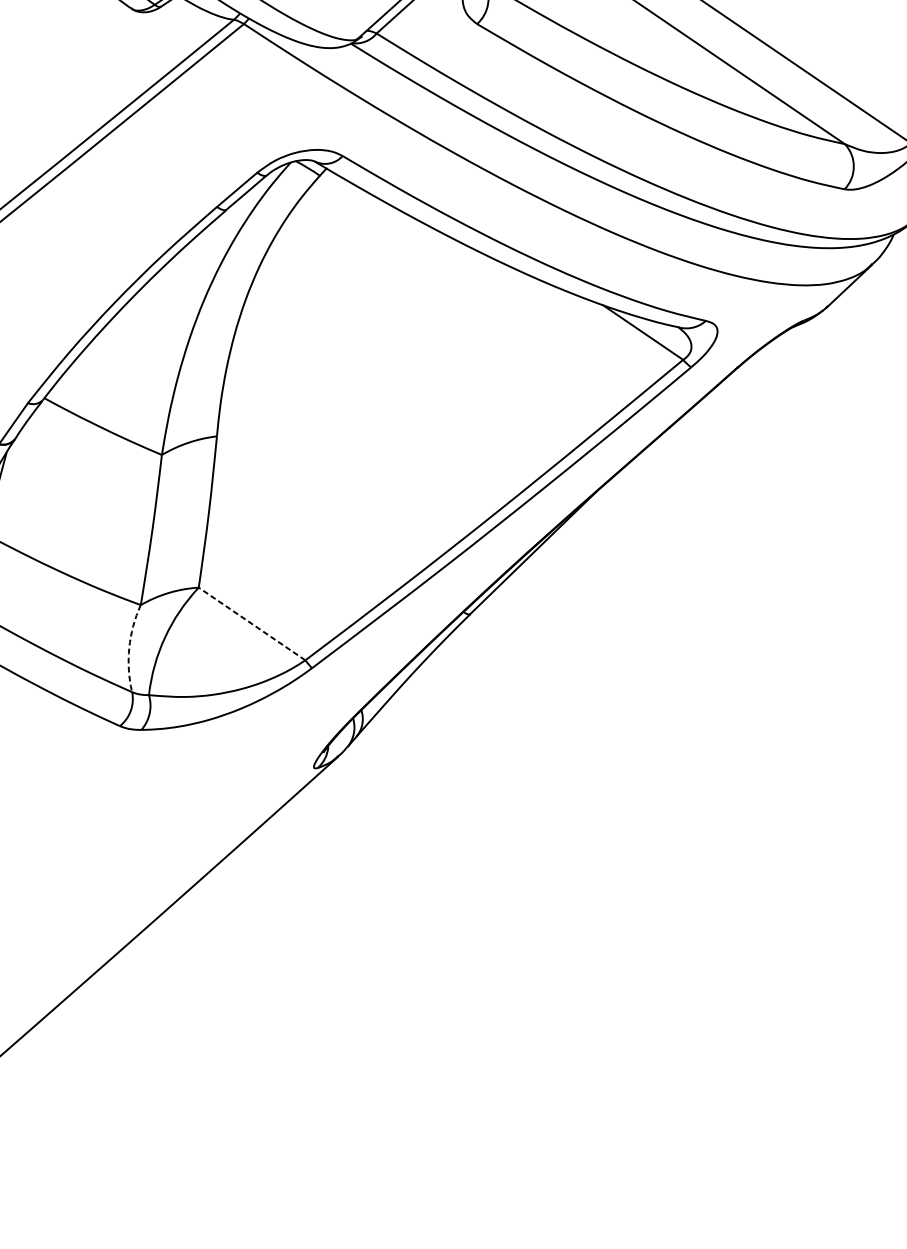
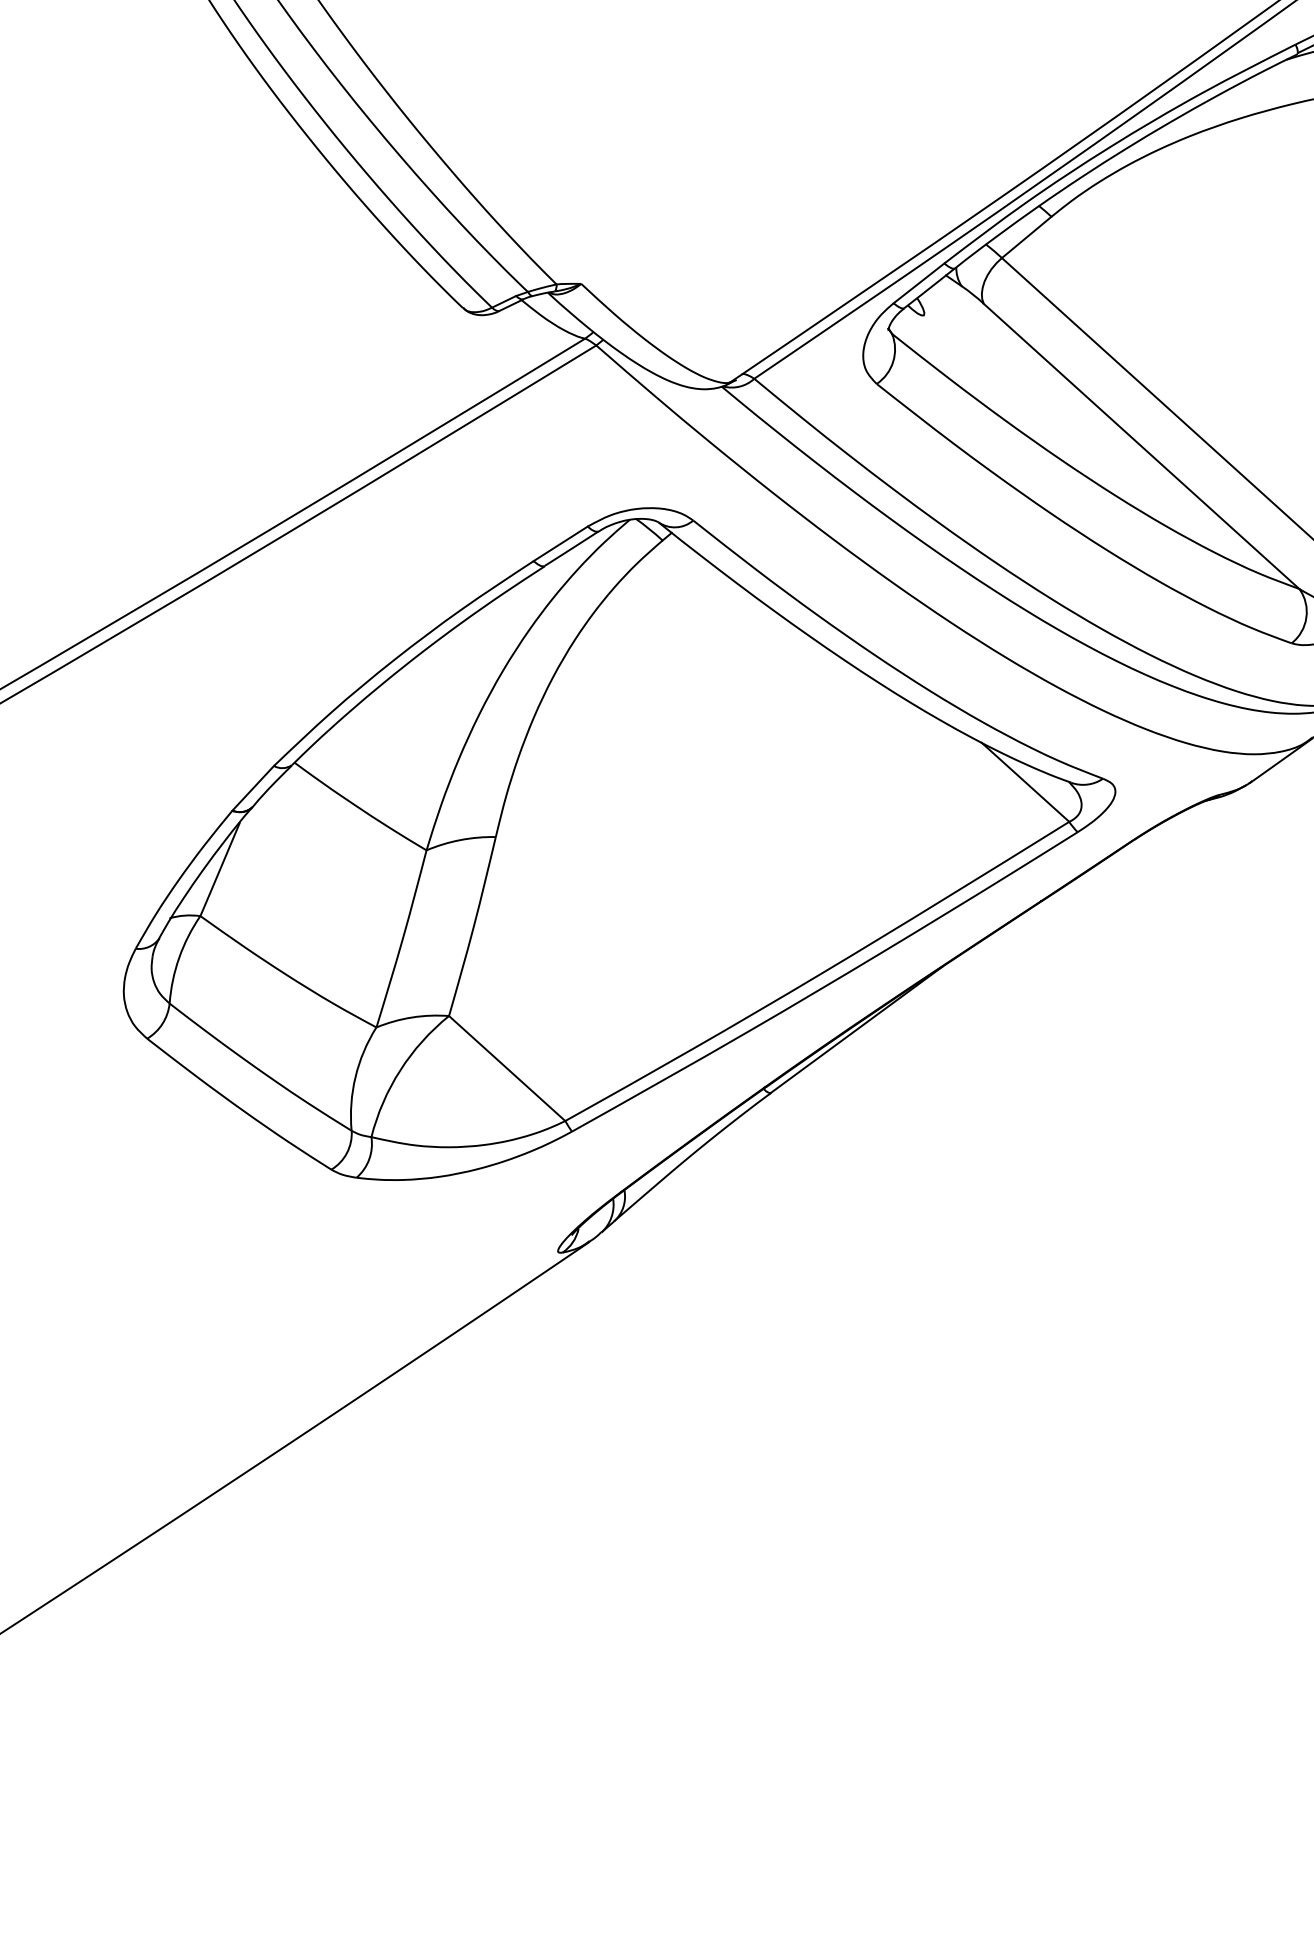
line: (251, 624) -> (506, 1068), dashed -> solid
arc: (129, 648) -> (355, 1077), dashed -> solid

